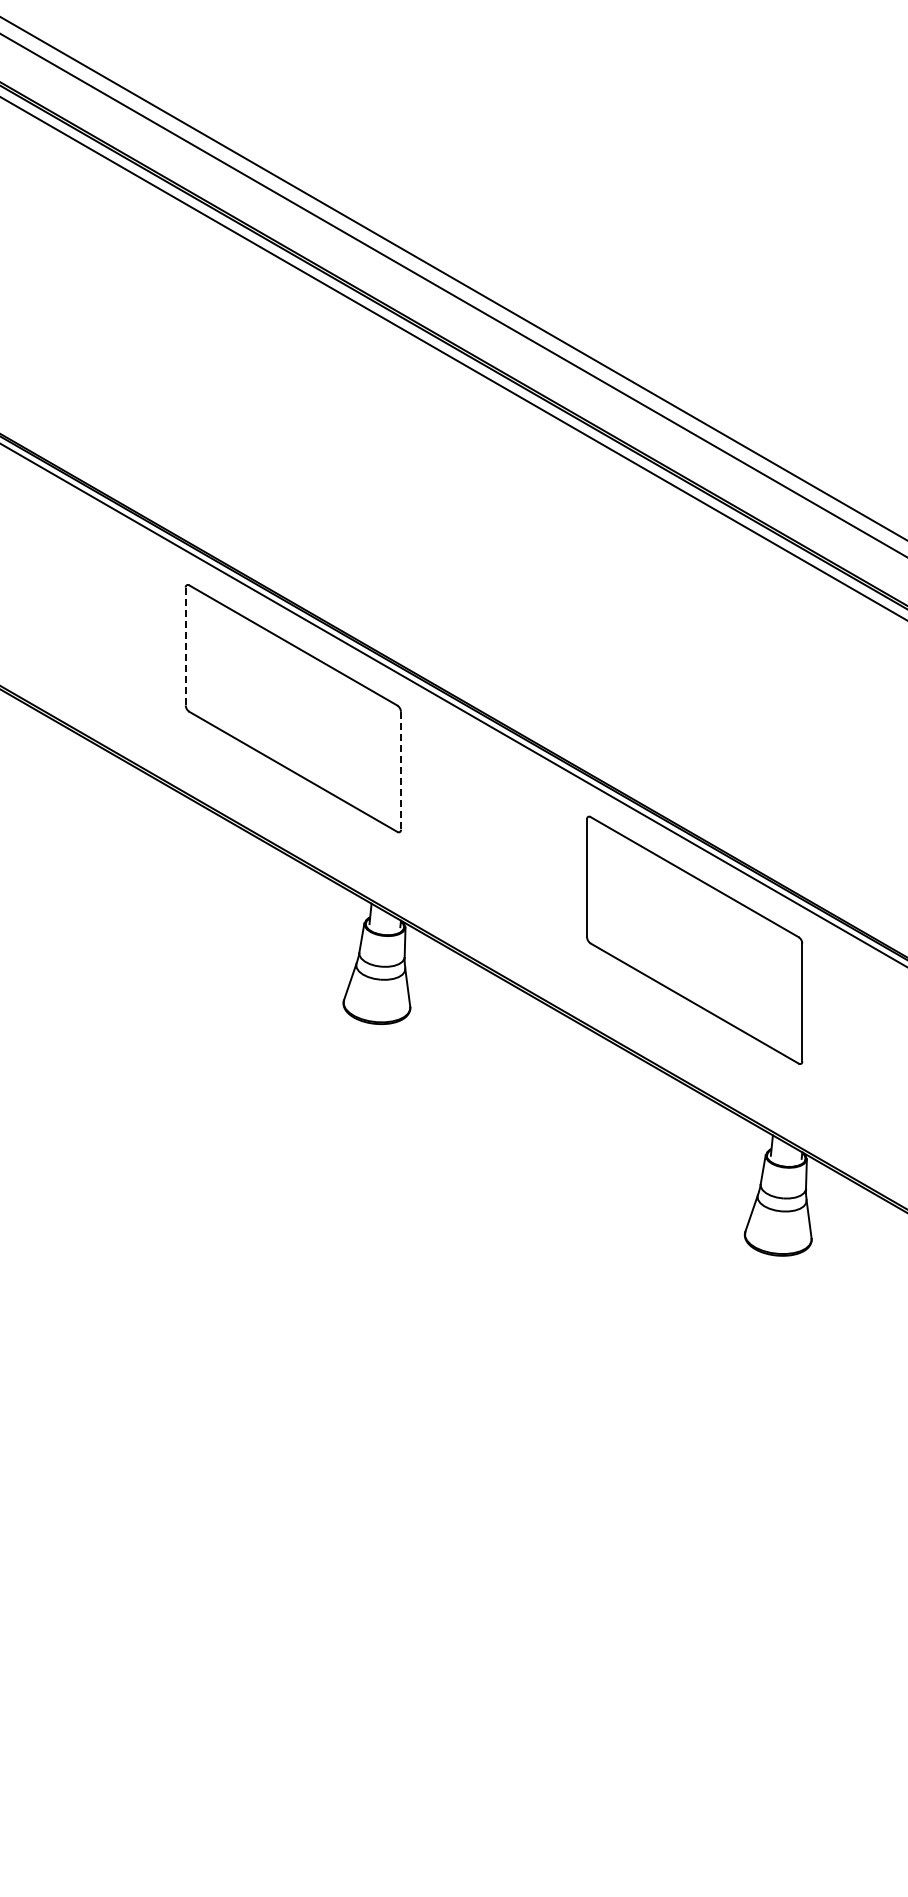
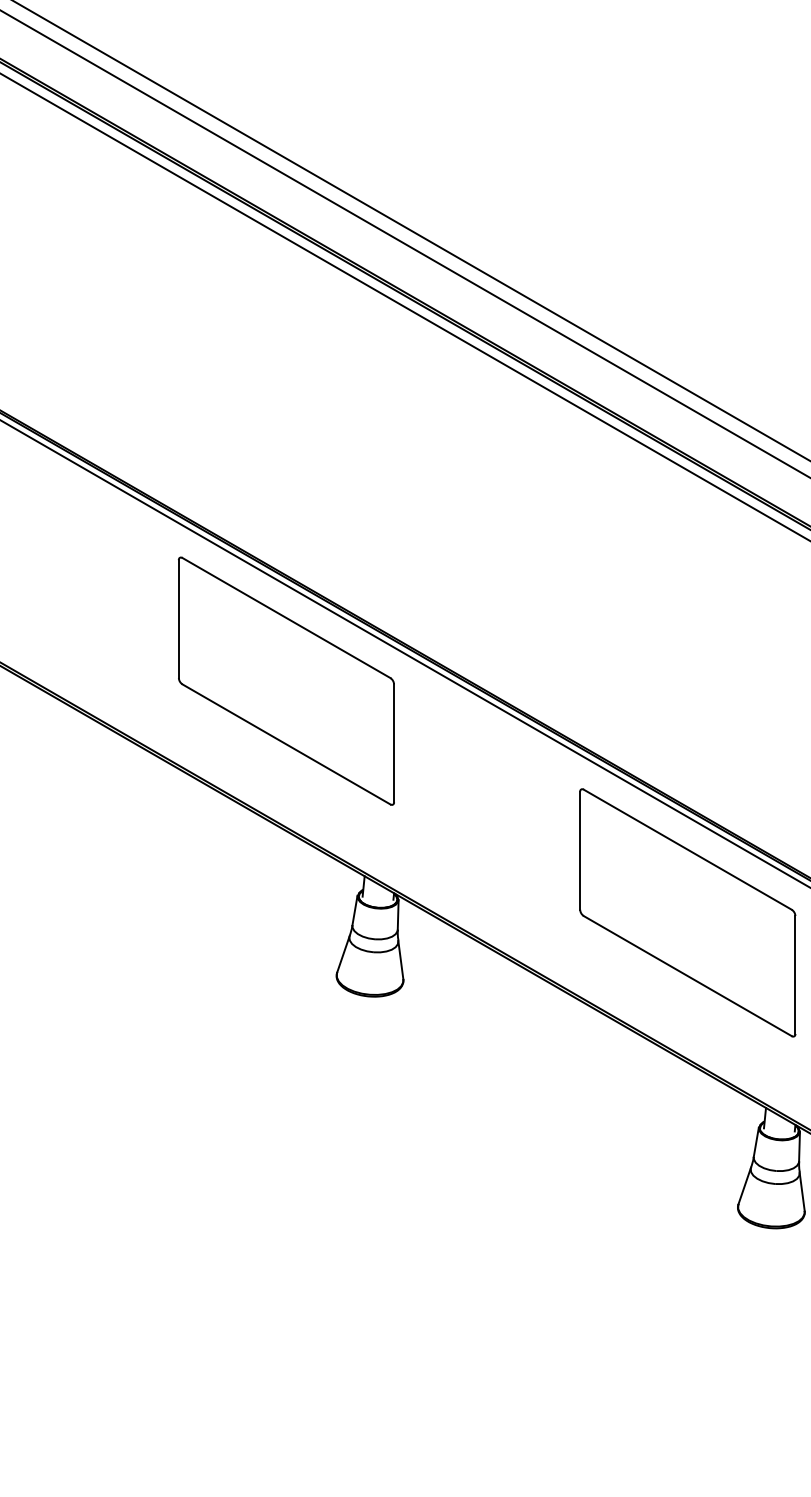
line: (185, 646) -> (178, 619), dashed -> solid
line: (400, 770) -> (393, 743), dashed -> solid

